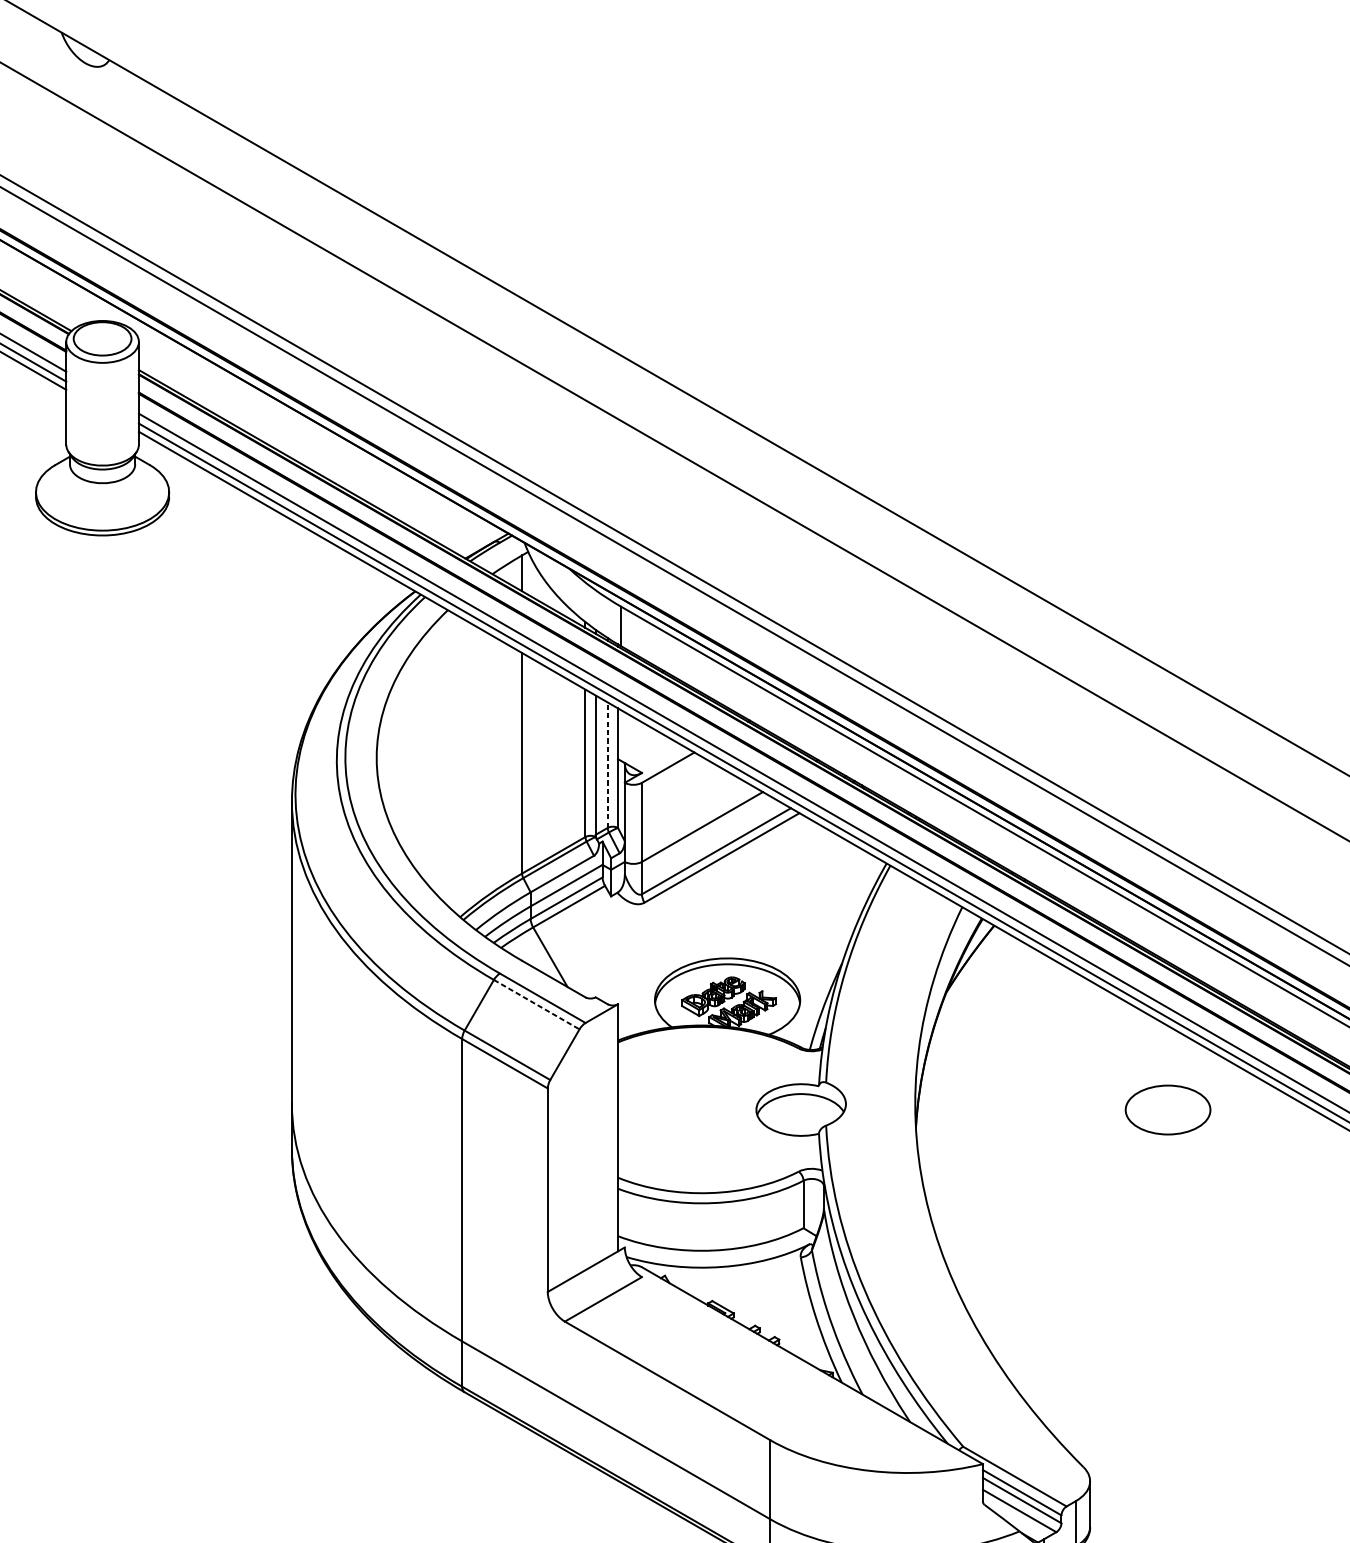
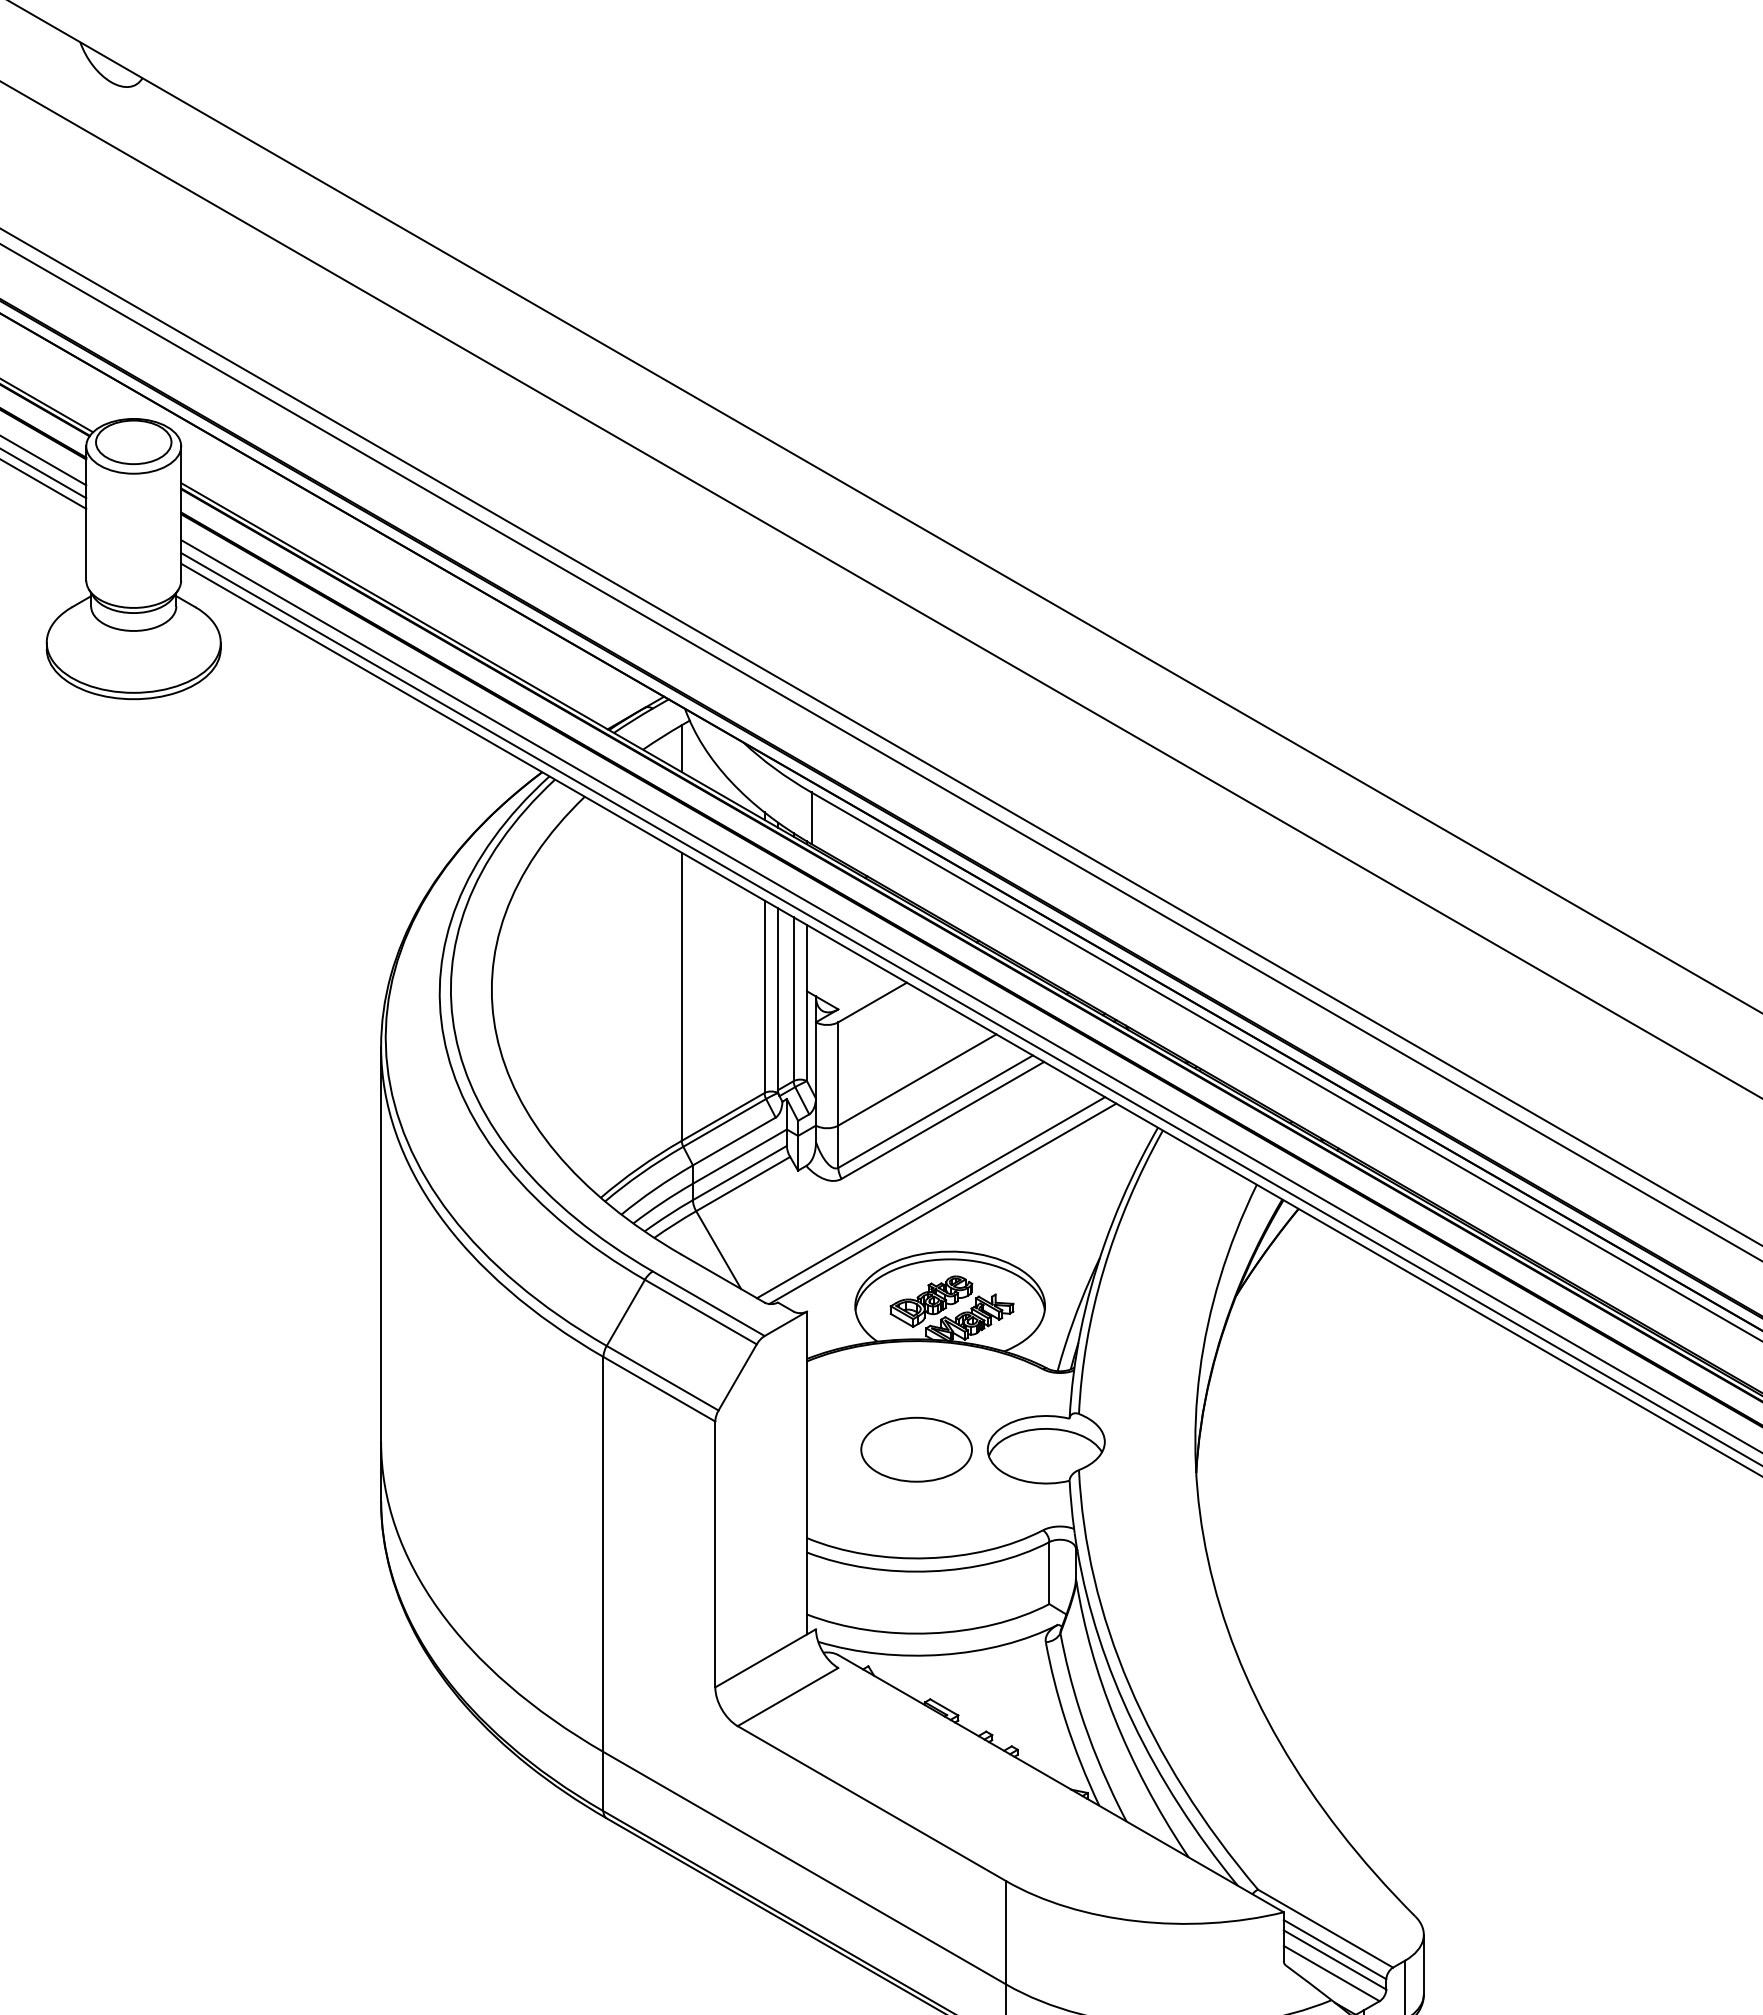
line: (607, 765) -> (793, 999), dashed -> solid
line: (713, 916) -> (931, 1197), added
line: (721, 921) -> (942, 1203), added
line: (536, 1004) -> (700, 1312), dashed -> solid
part: (1167, 1109) -> (916, 1449), moved

